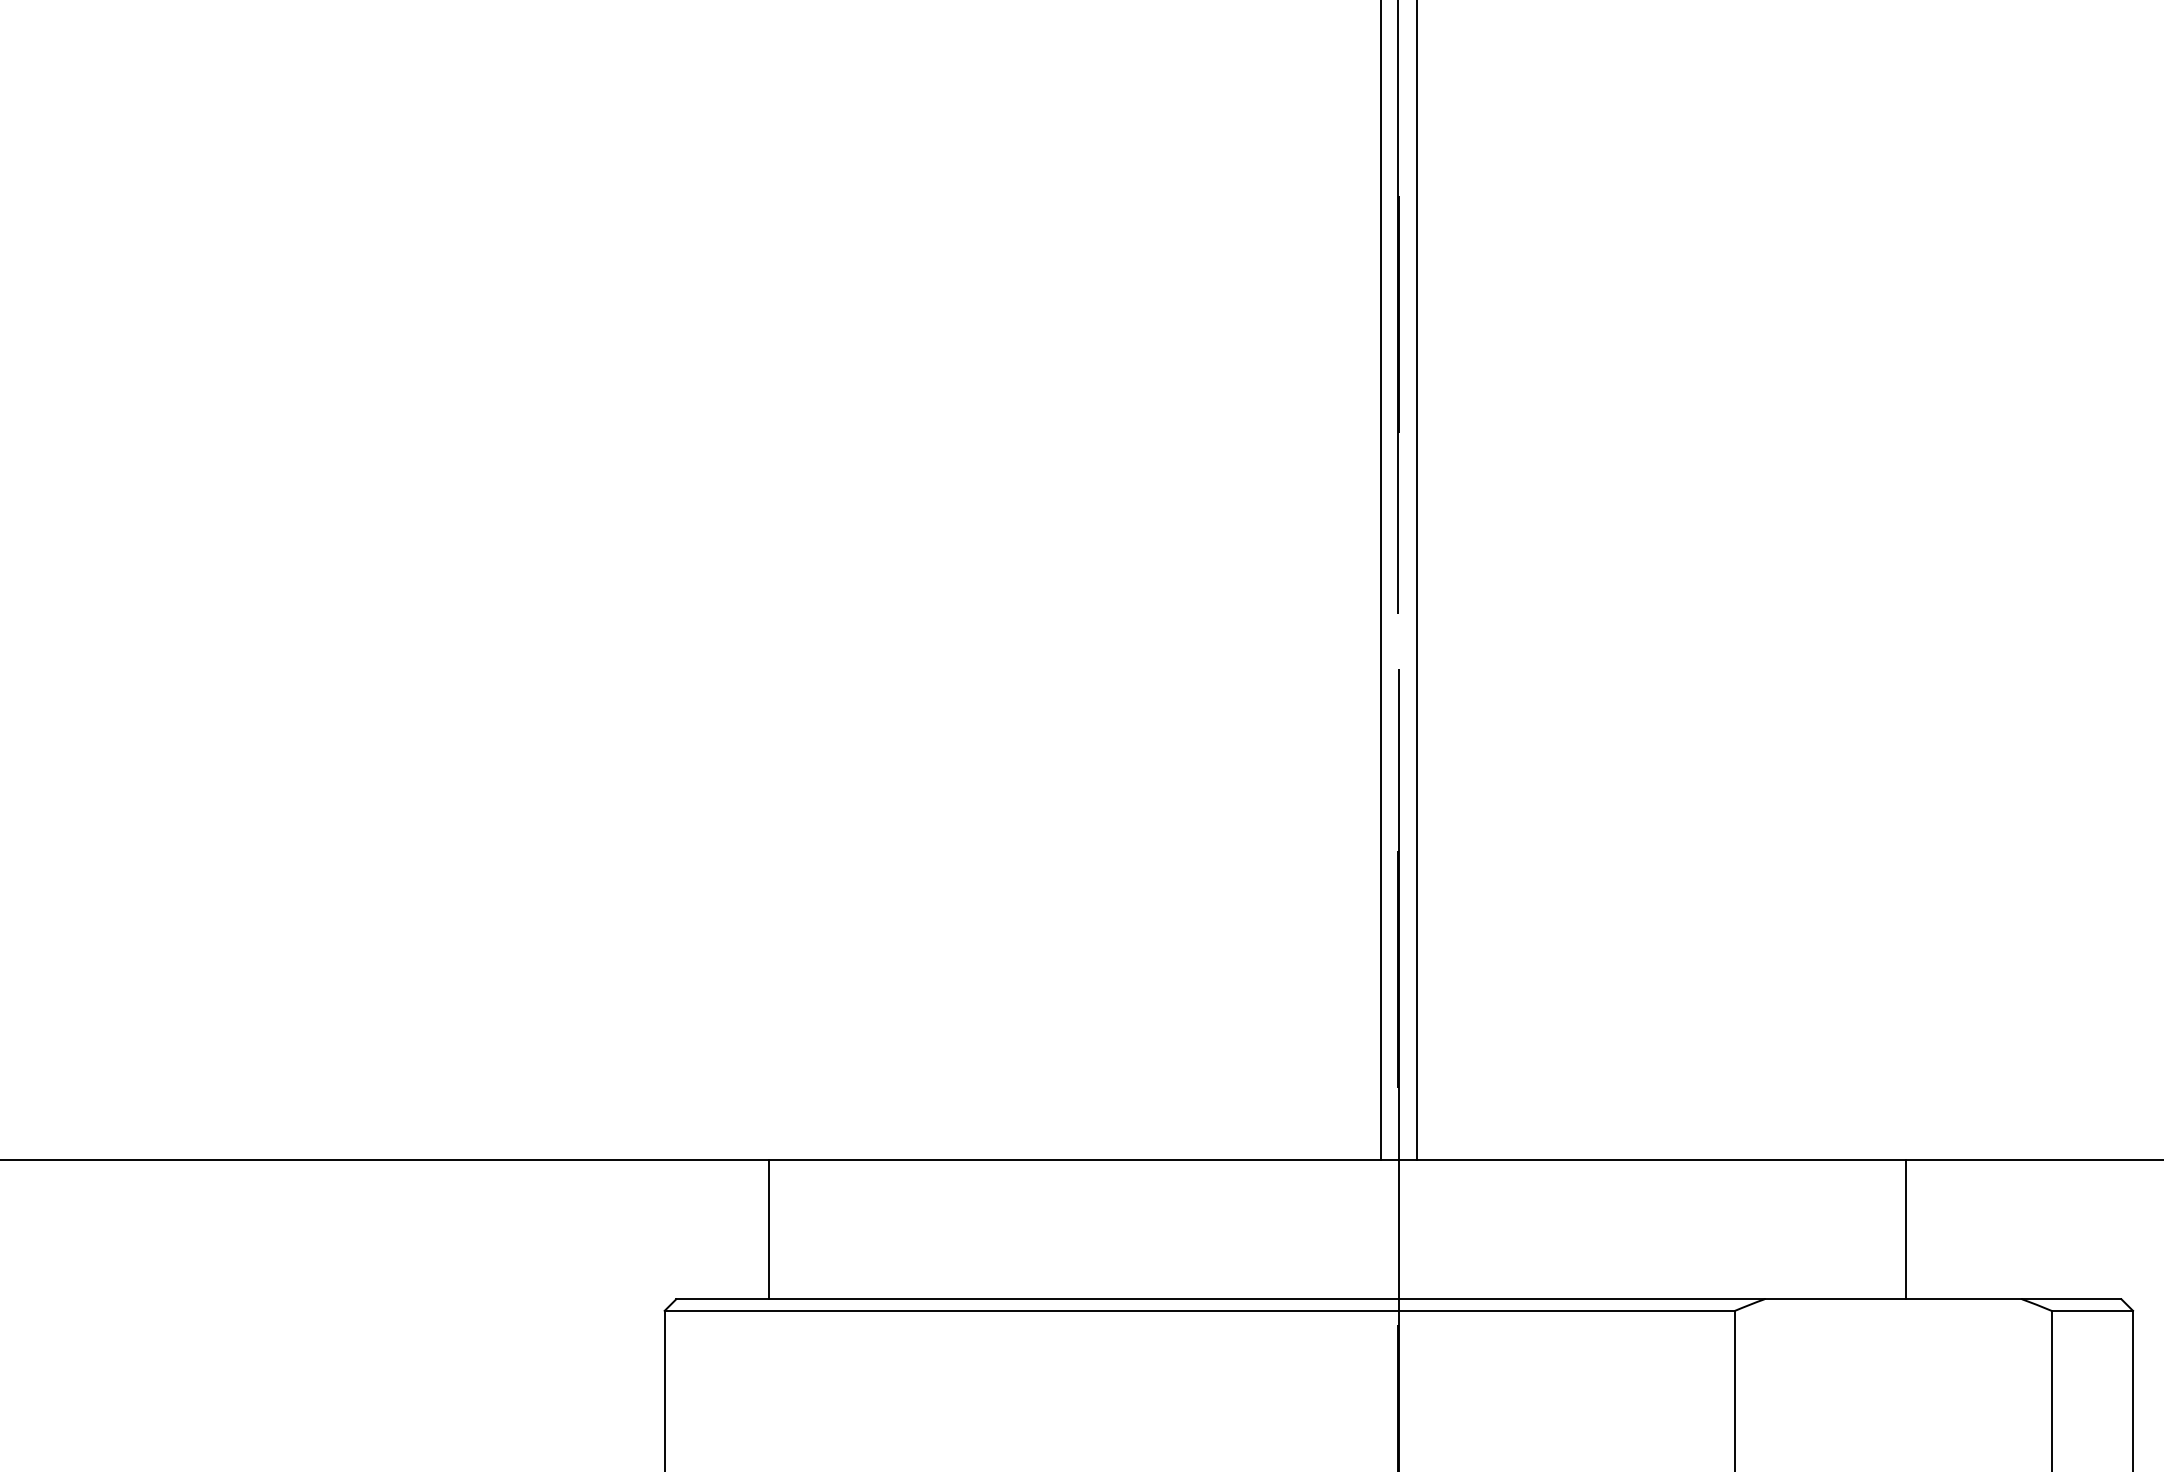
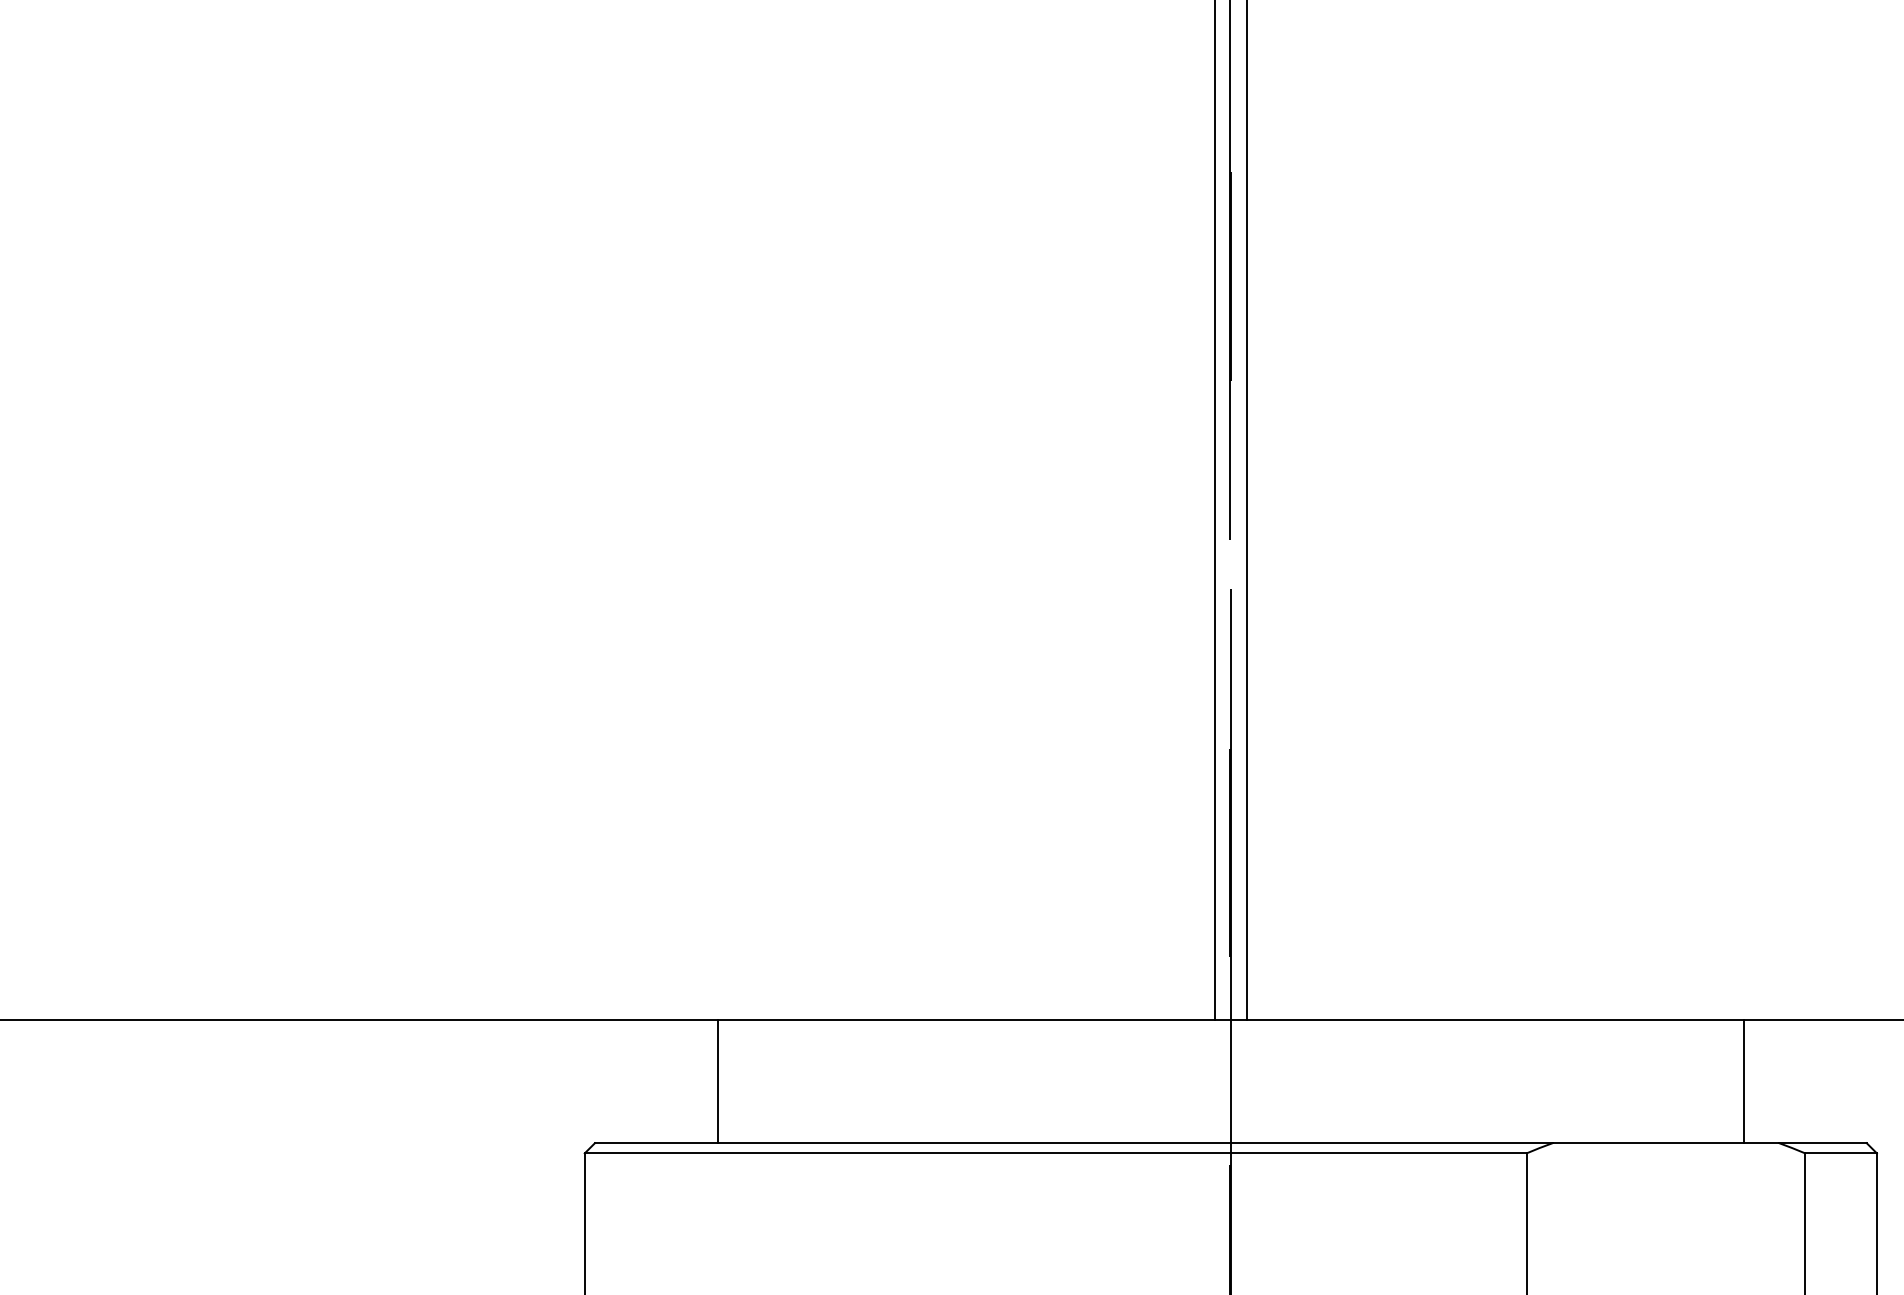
line: (769, 1229) -> (718, 1081), moved
line: (1905, 1229) -> (1743, 1081), moved

